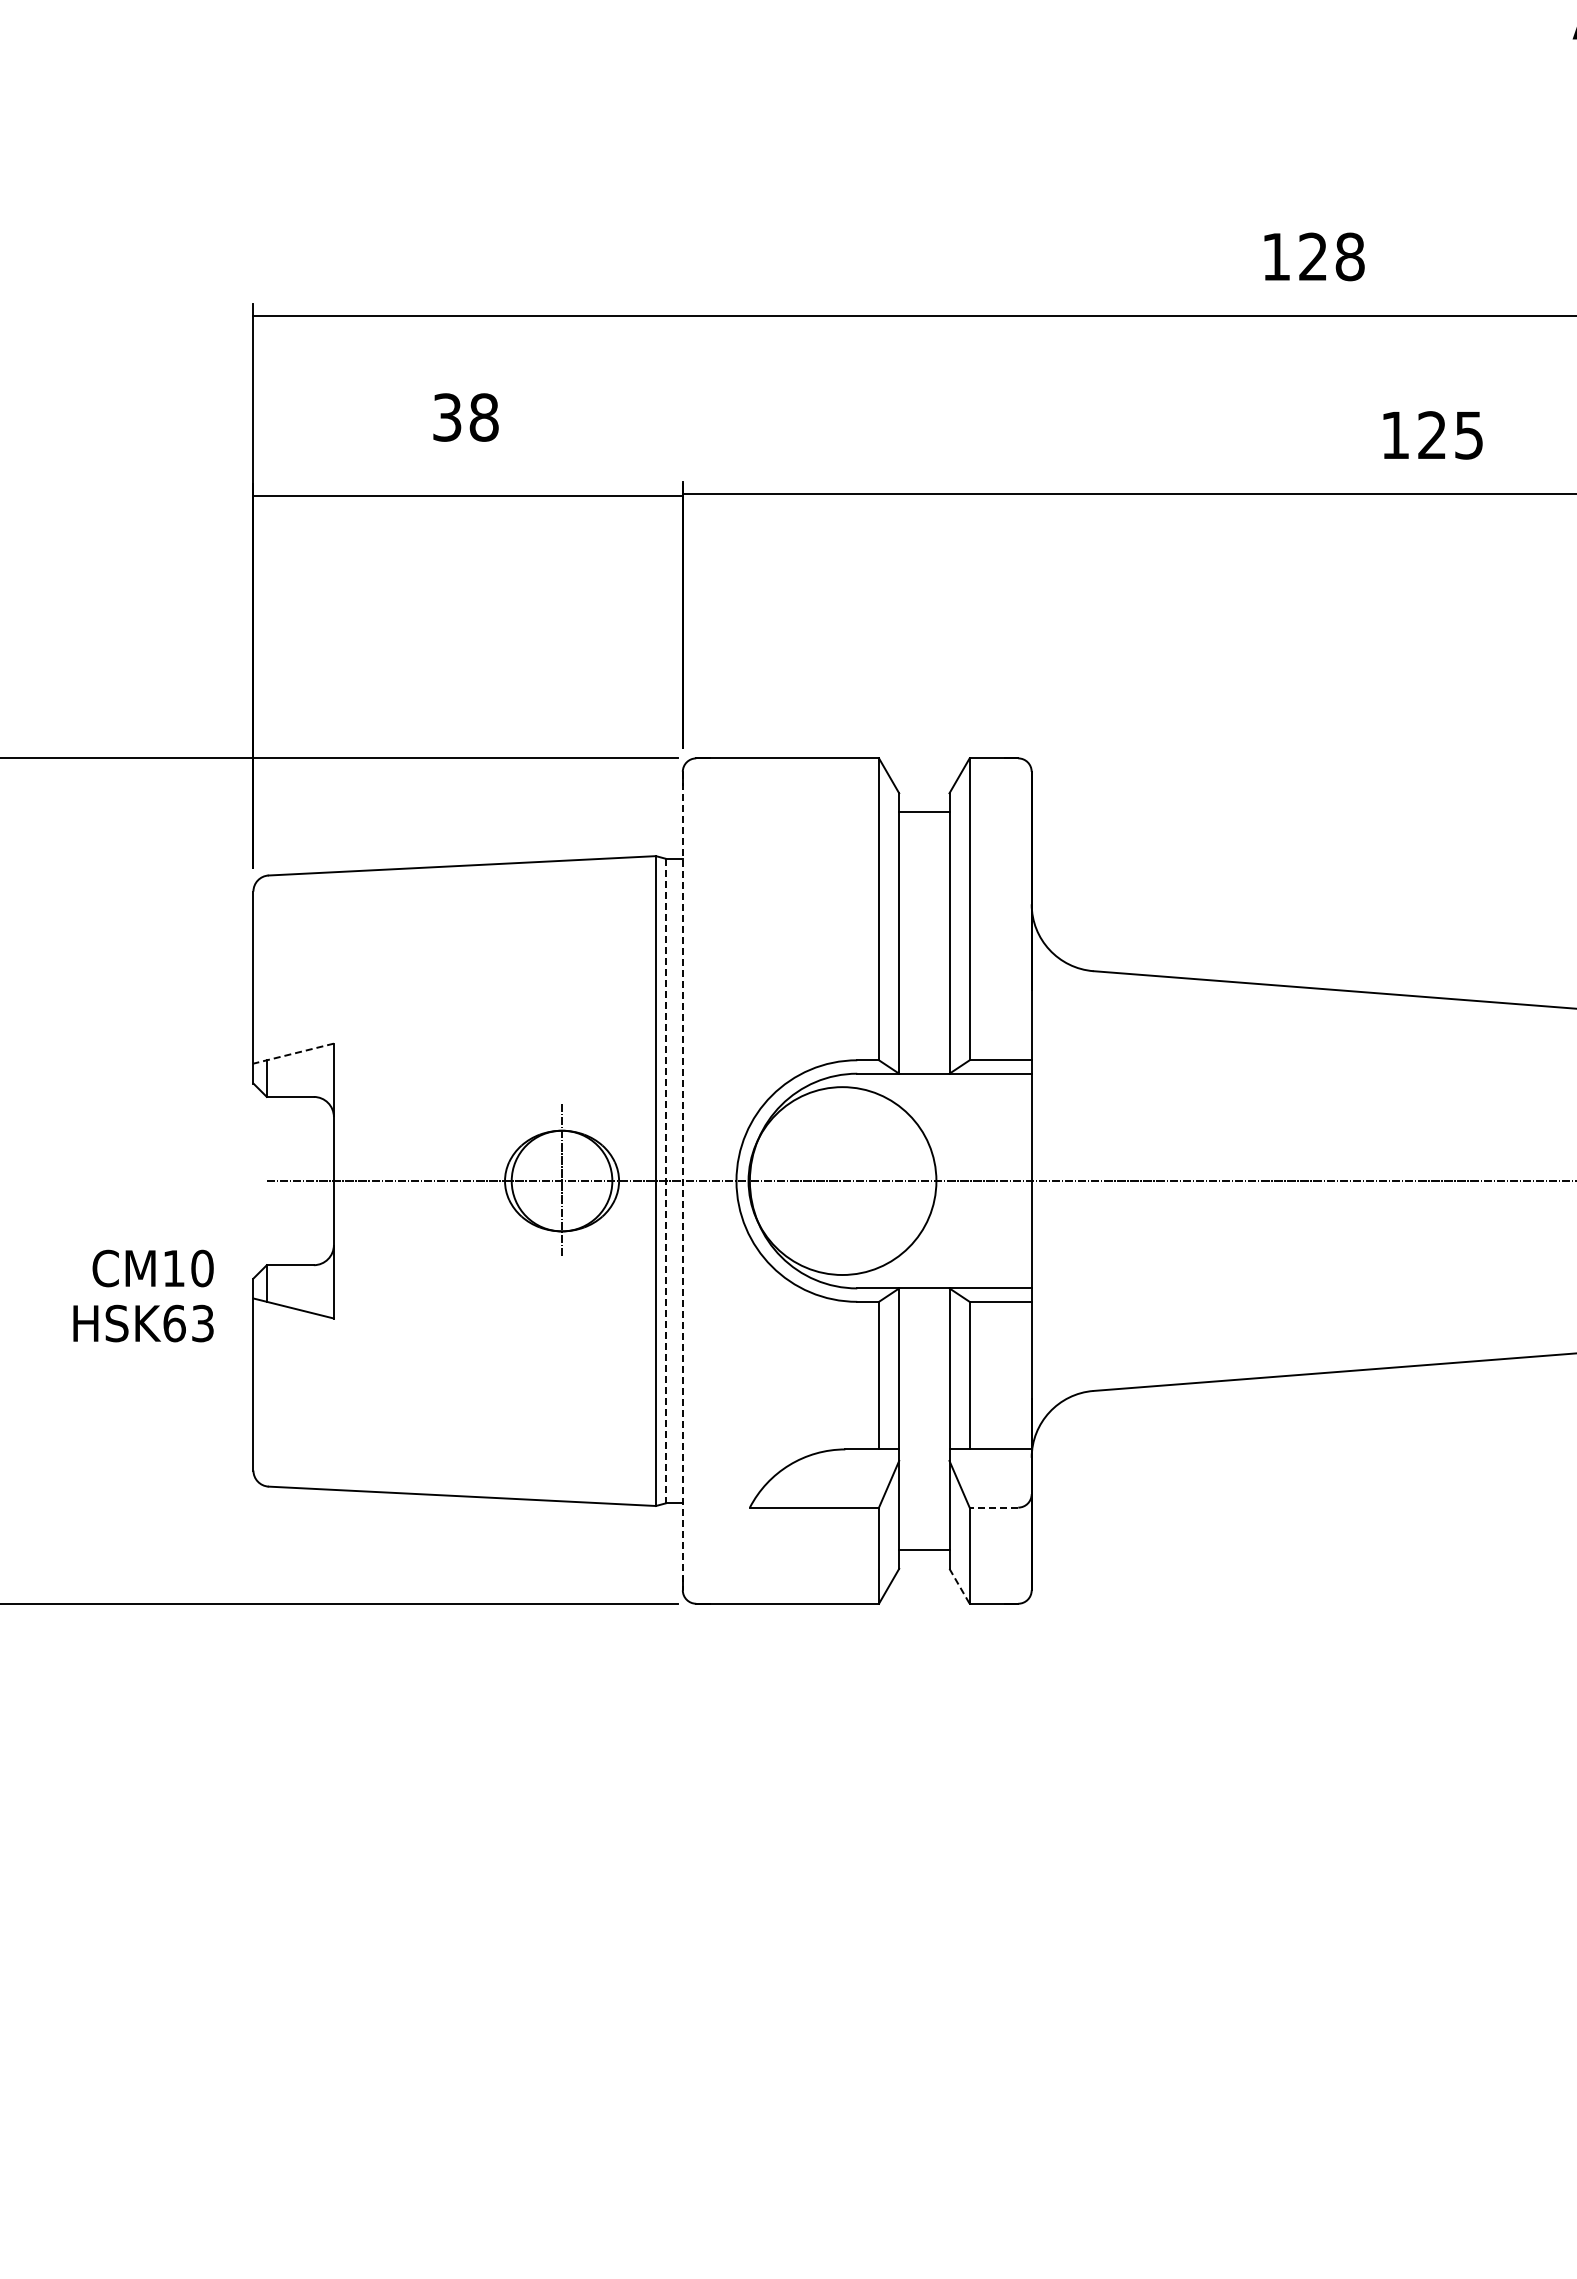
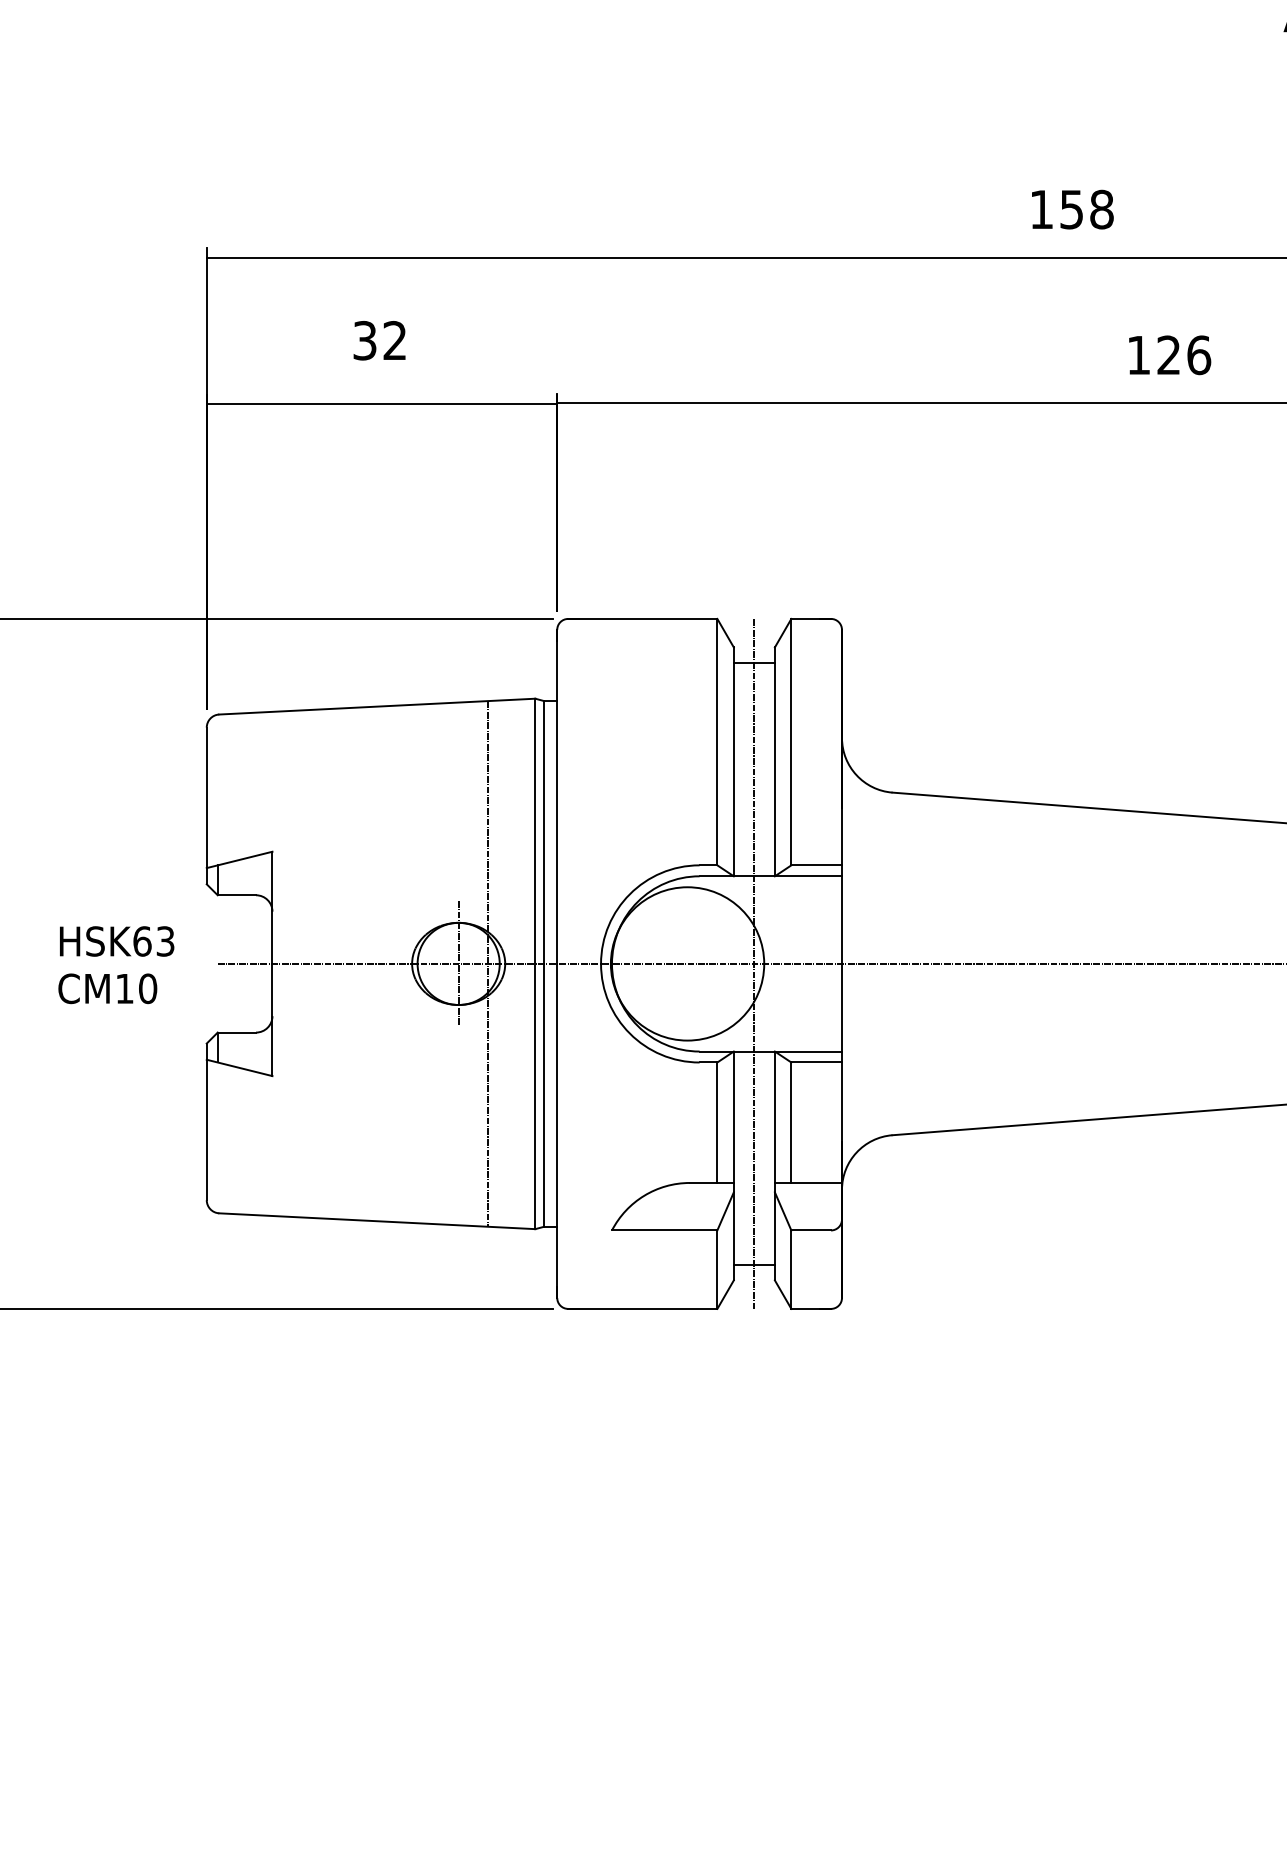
text: (1312, 256) -> (1071, 209), 128 -> 158
text: (483, 417) -> (394, 340), 38 -> 32
text: (1469, 435) -> (1199, 355), 125 -> 126
line: (293, 1053) -> (239, 859), dashed -> solid
line: (924, 1180) -> (754, 963), added
line: (598, 1181) -> (488, 964), added
line: (665, 1181) -> (543, 964), dashed -> solid
line: (682, 1181) -> (556, 964), dashed -> solid
text: (152, 1268) -> (107, 988), moved
text: (143, 1323) -> (117, 941), moved
line: (993, 1507) -> (810, 1230), dashed -> solid
line: (959, 1586) -> (783, 1294), dashed -> solid

